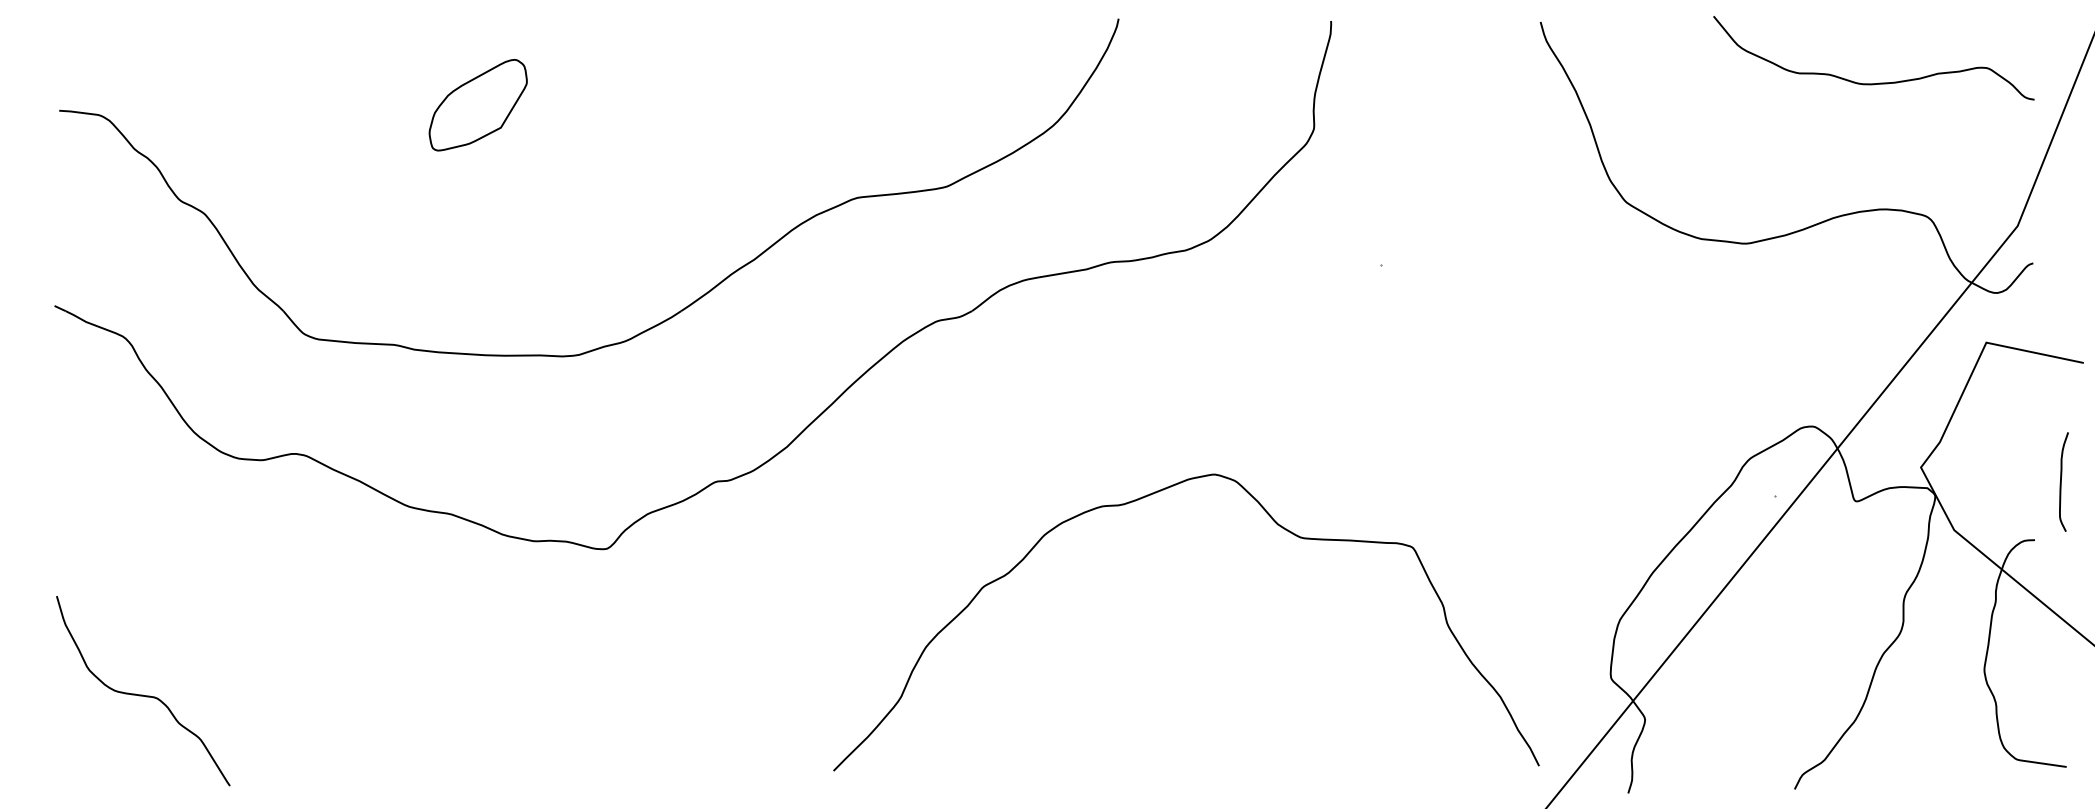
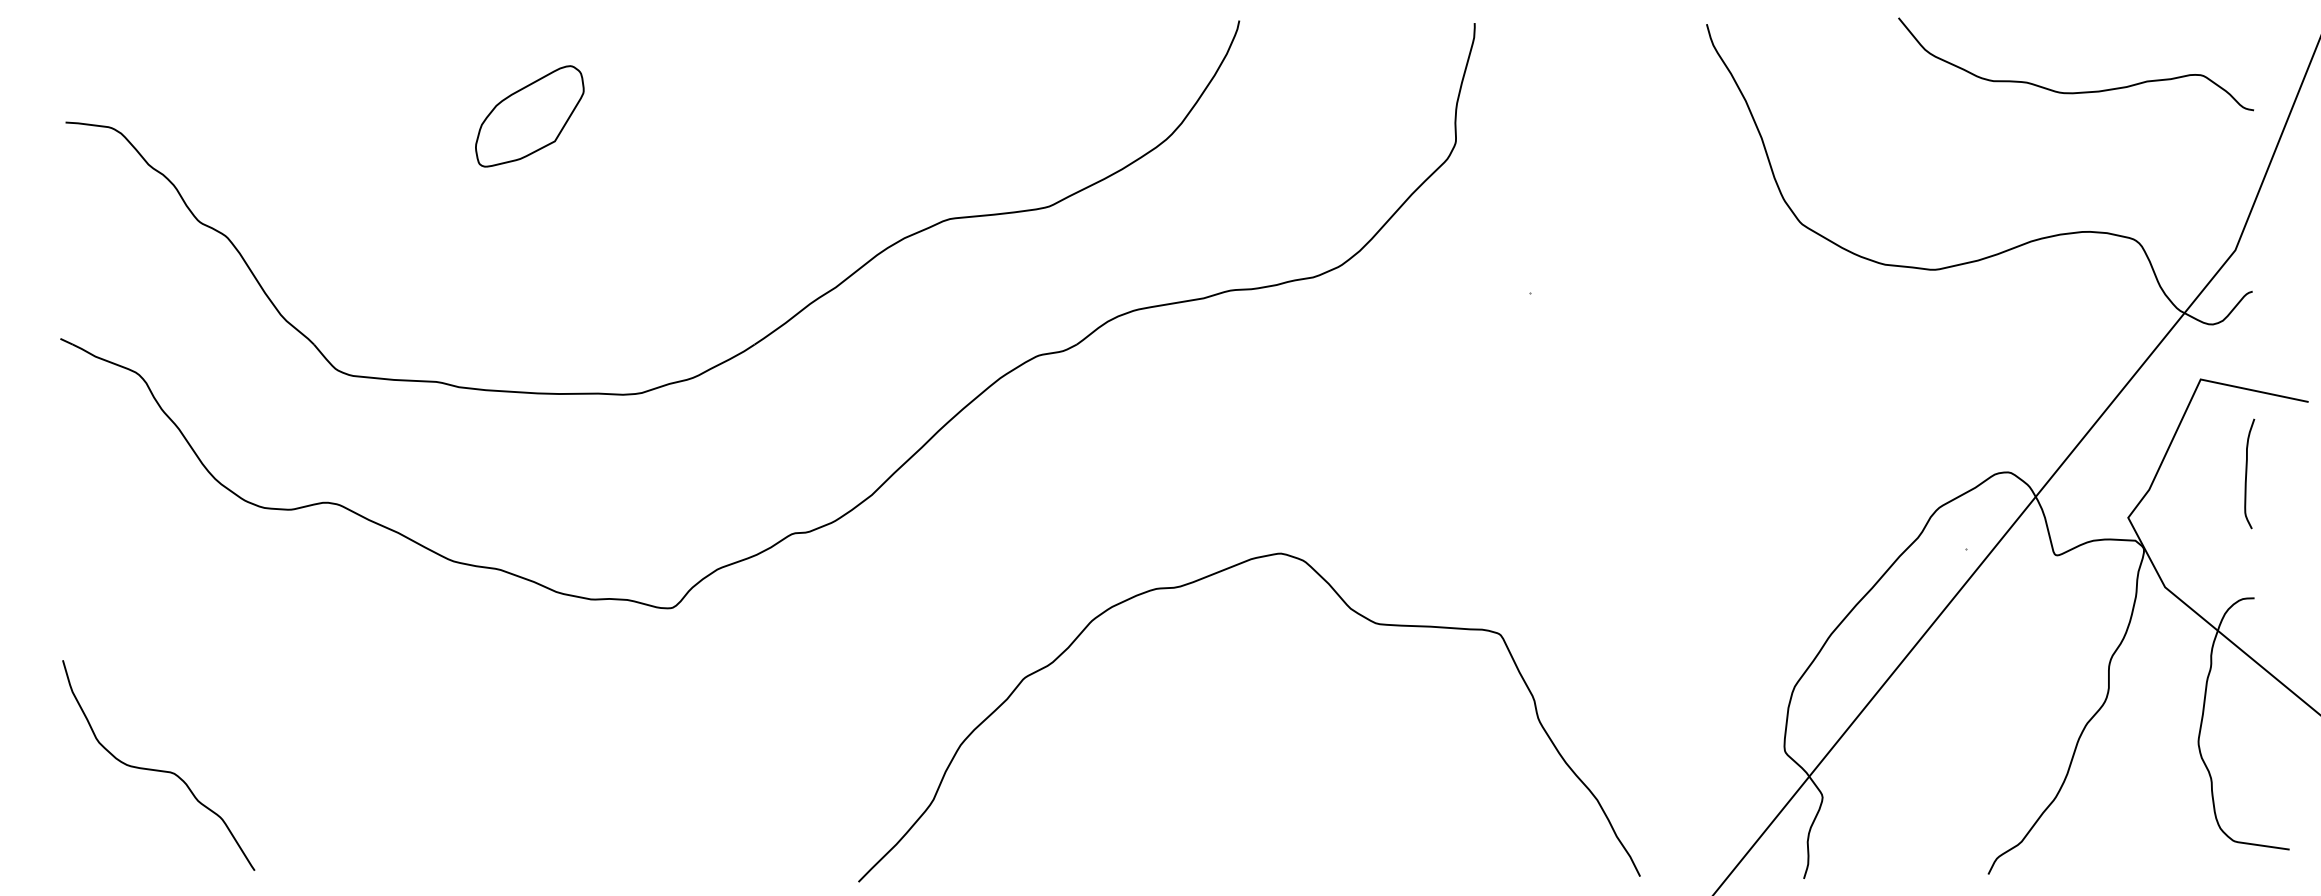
curve: (2062, 481) -> (2247, 473), moved
curve: (1140, 499) -> (1198, 581), moved

